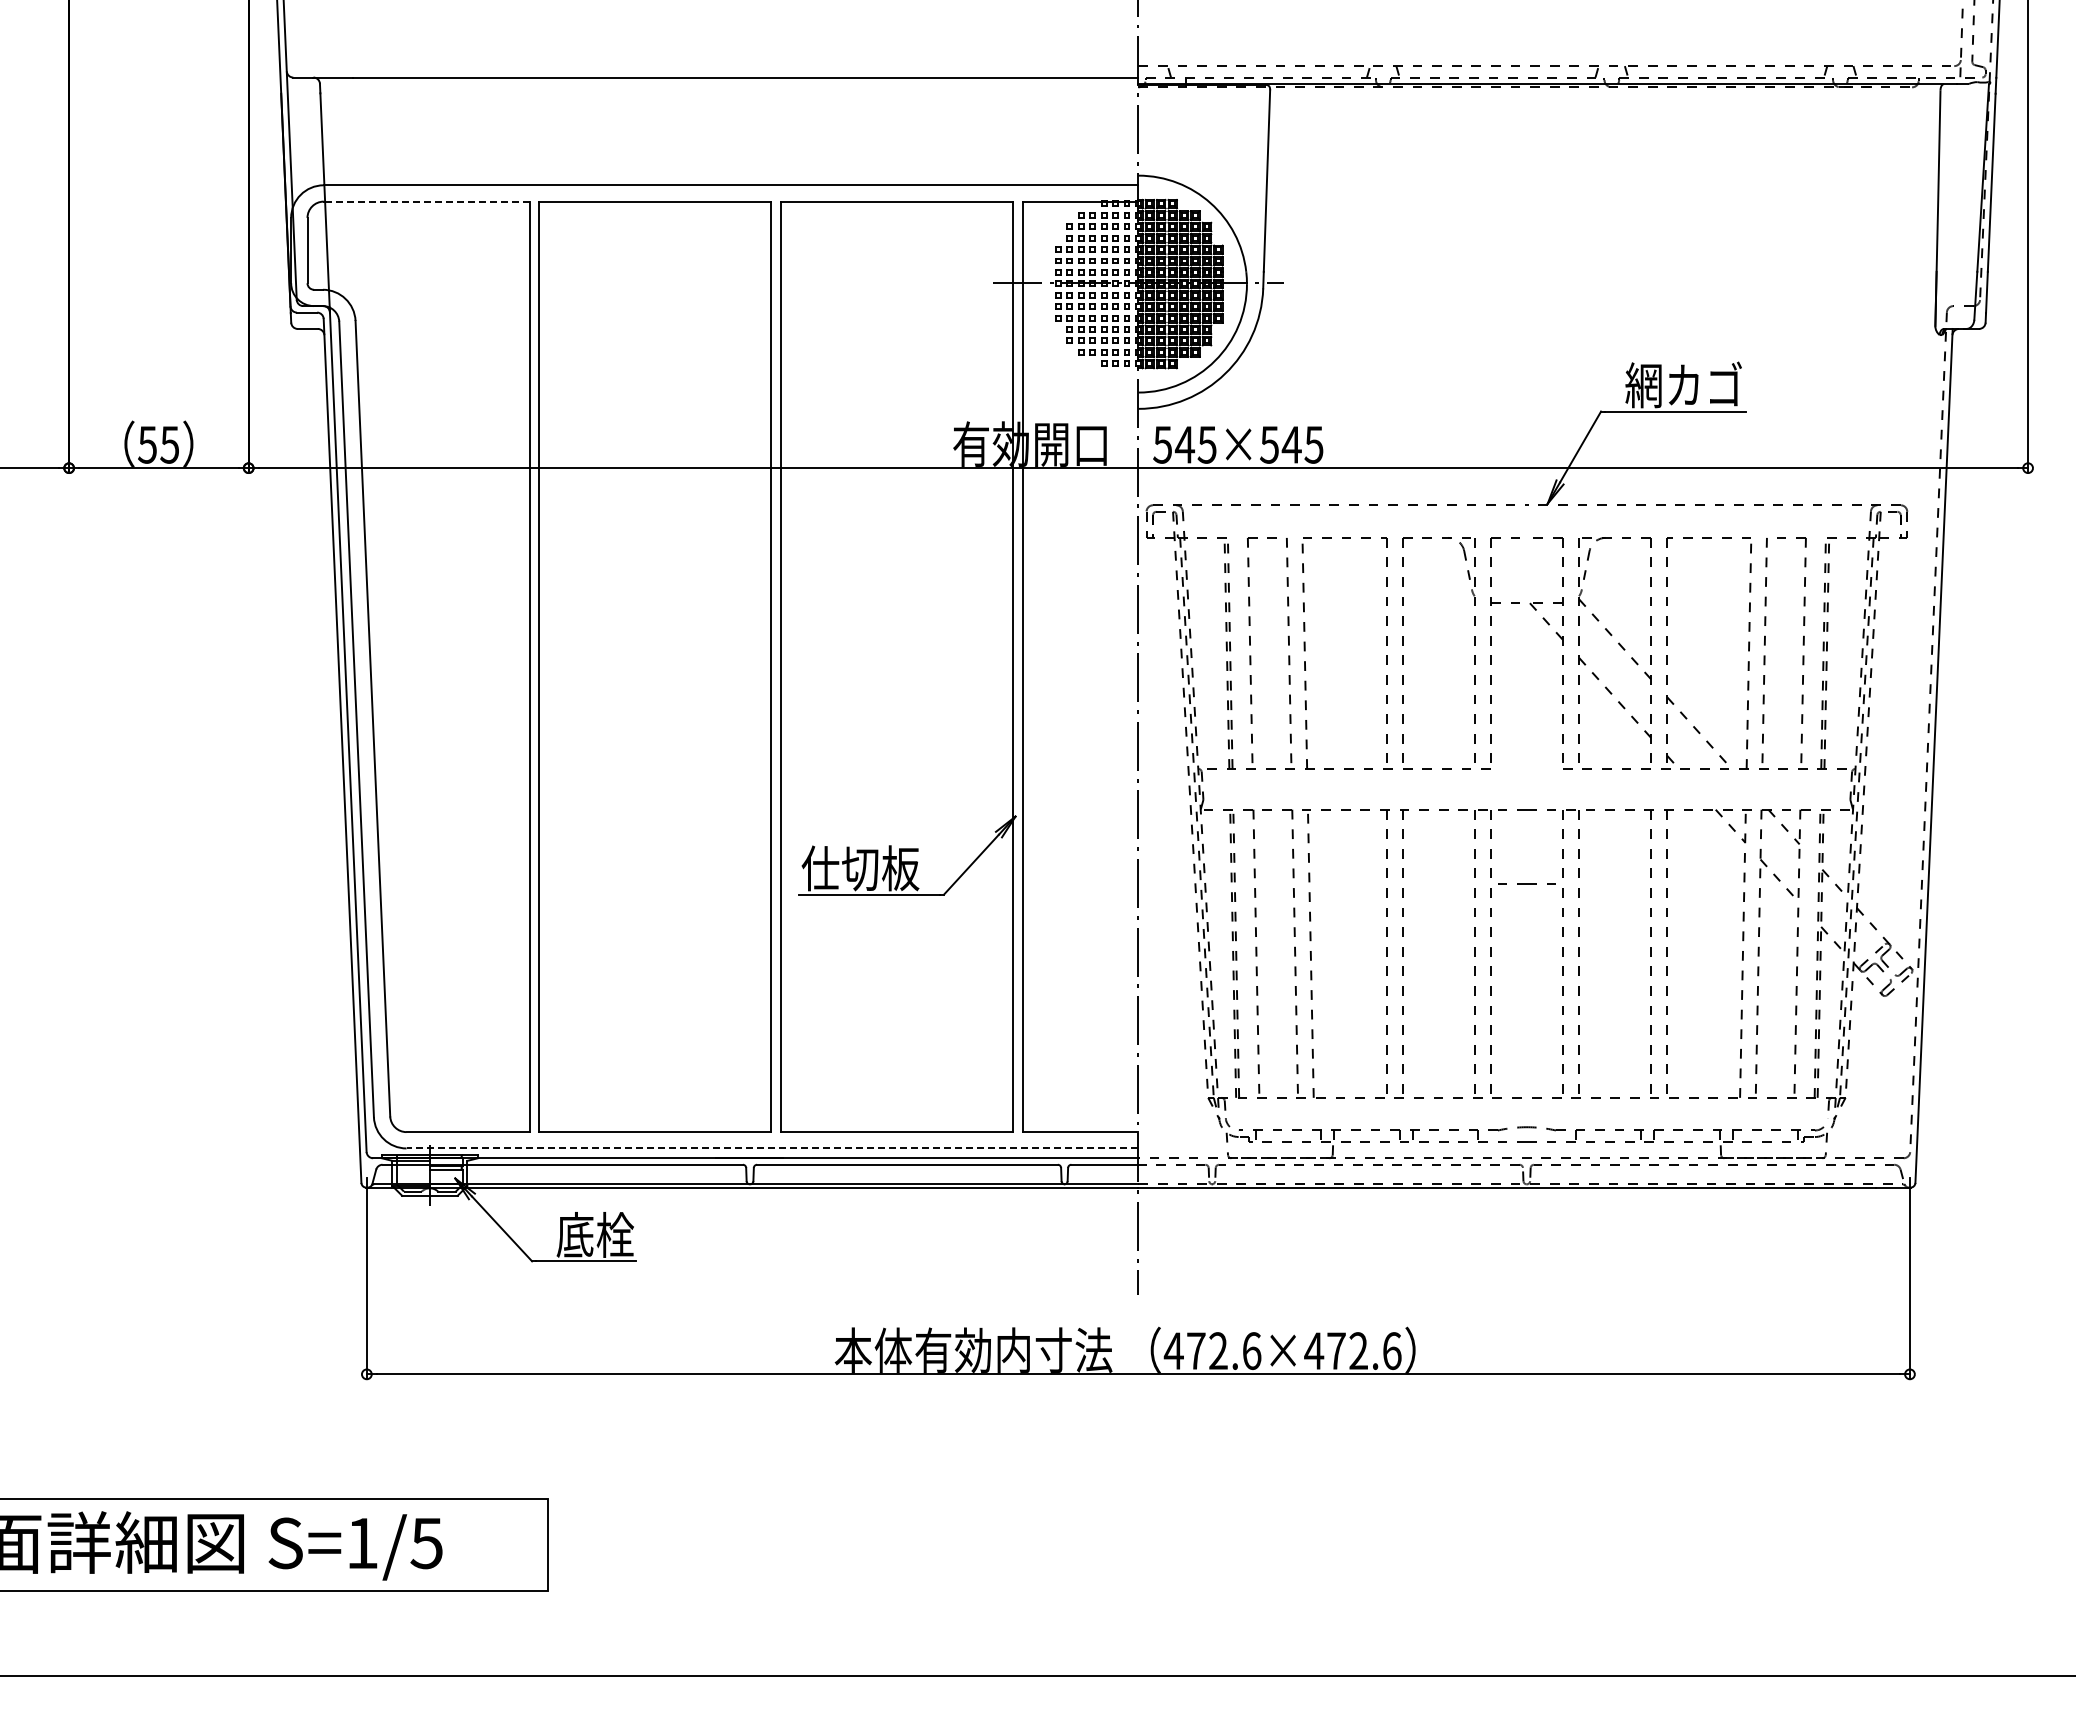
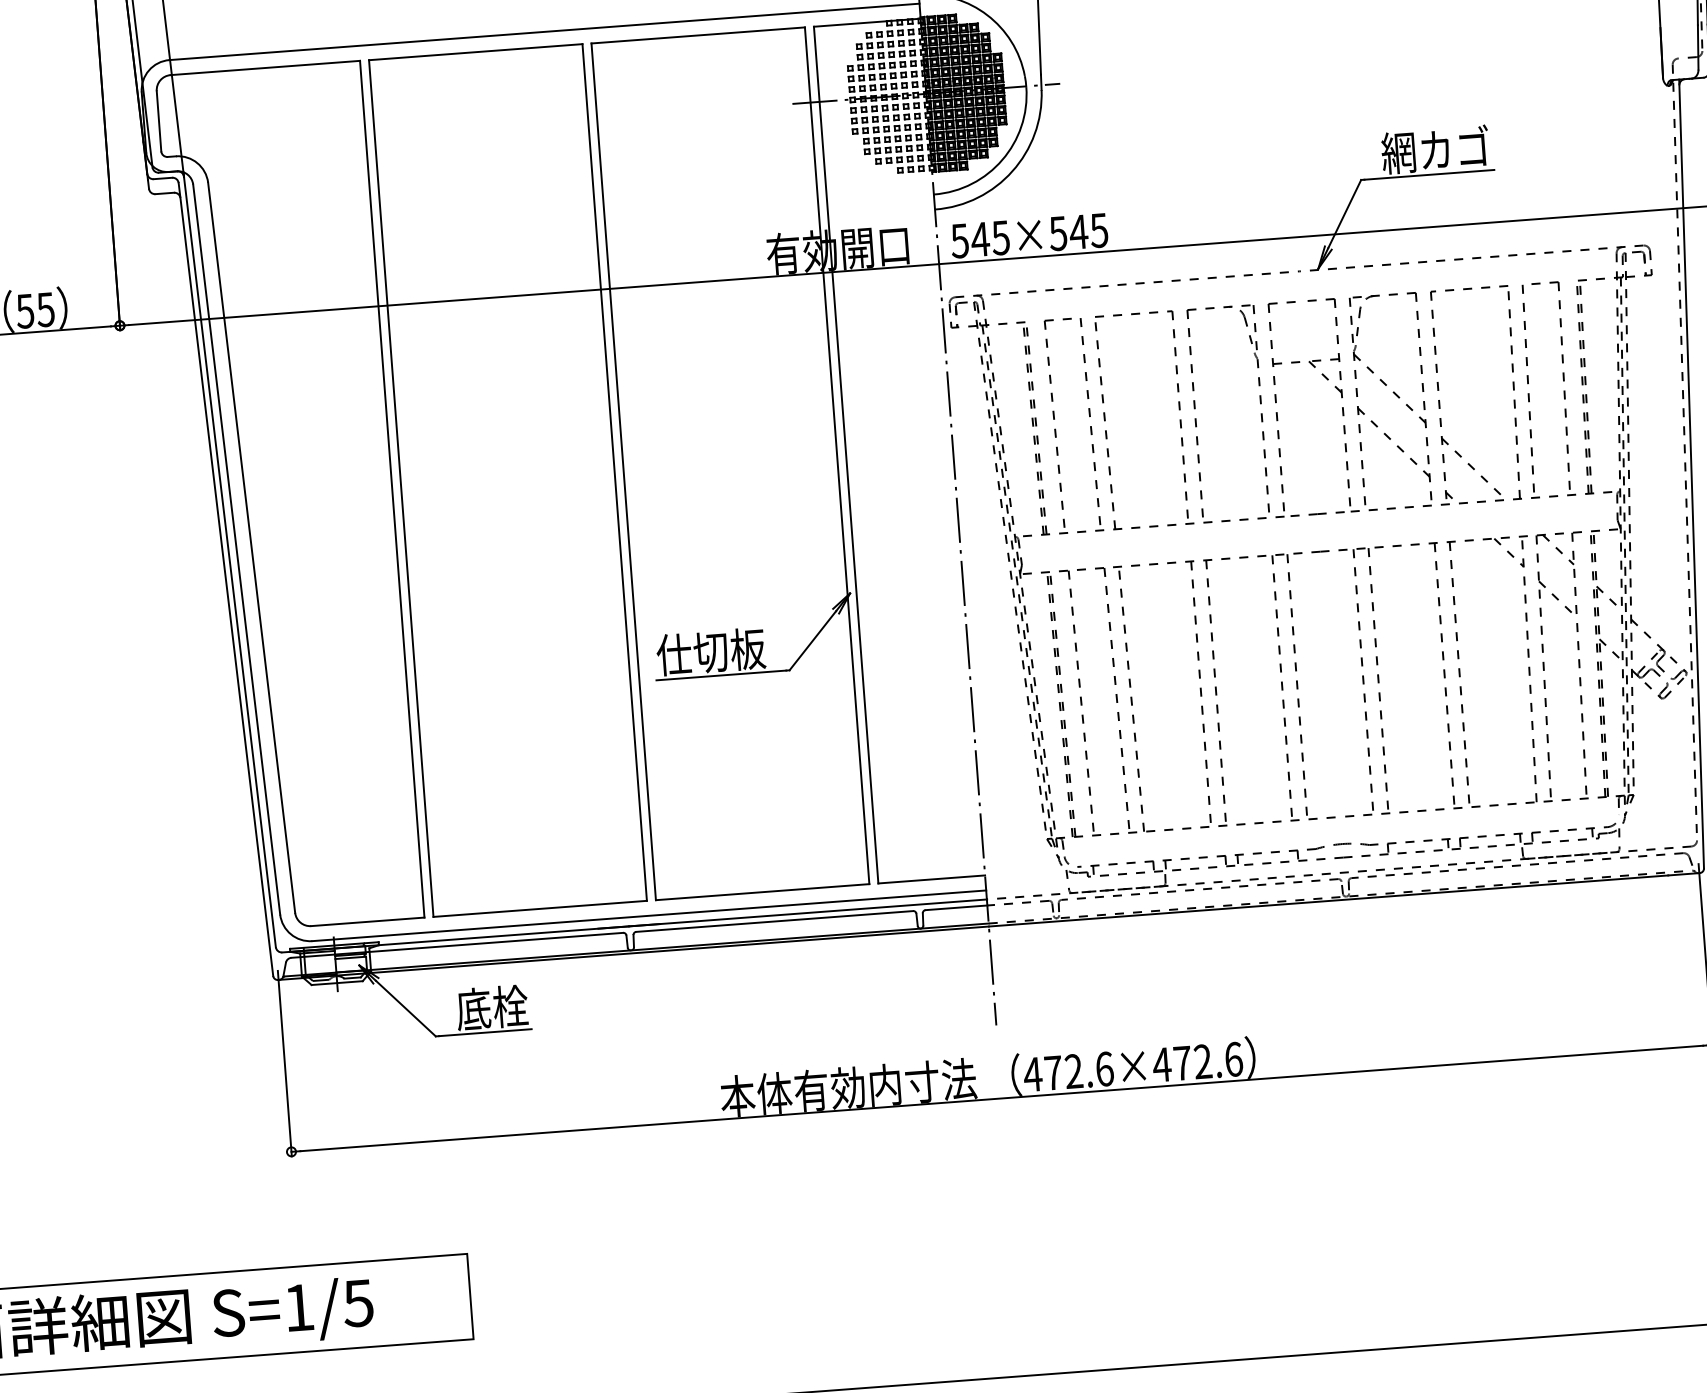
line: (427, 201) -> (266, 67), dashed -> solid
line: (1526, 883) -> (1317, 513), moved
line: (772, 1148) -> (649, 915), dashed -> solid

